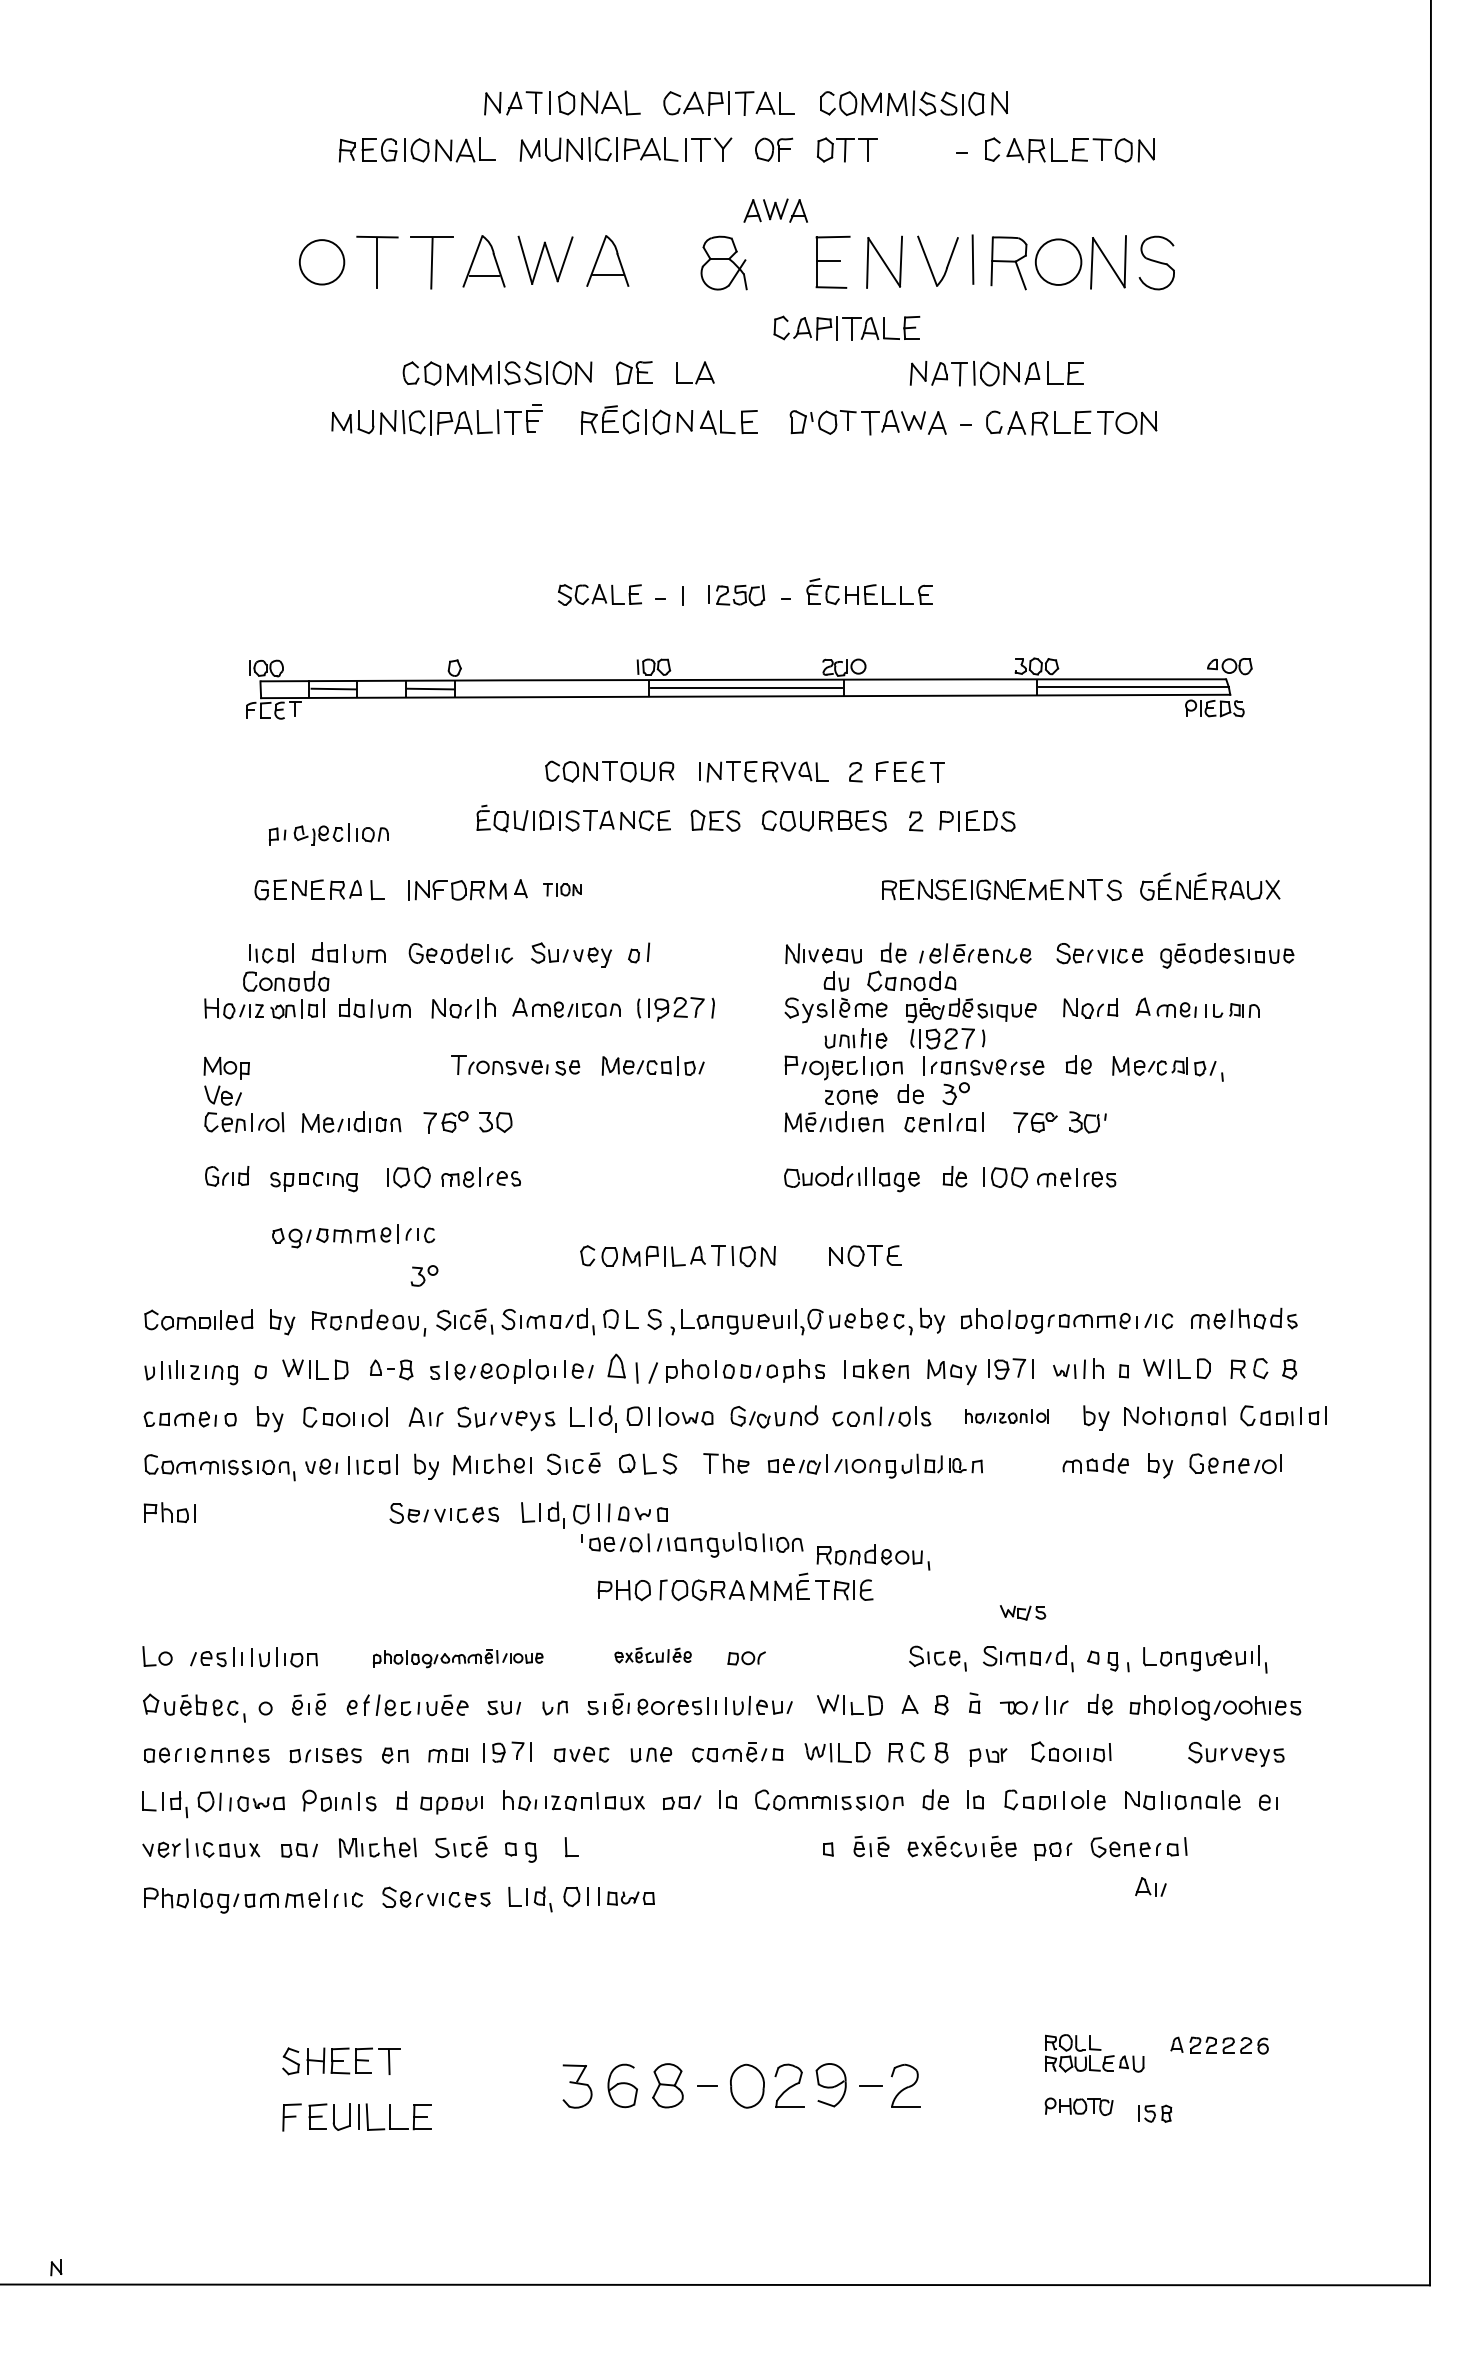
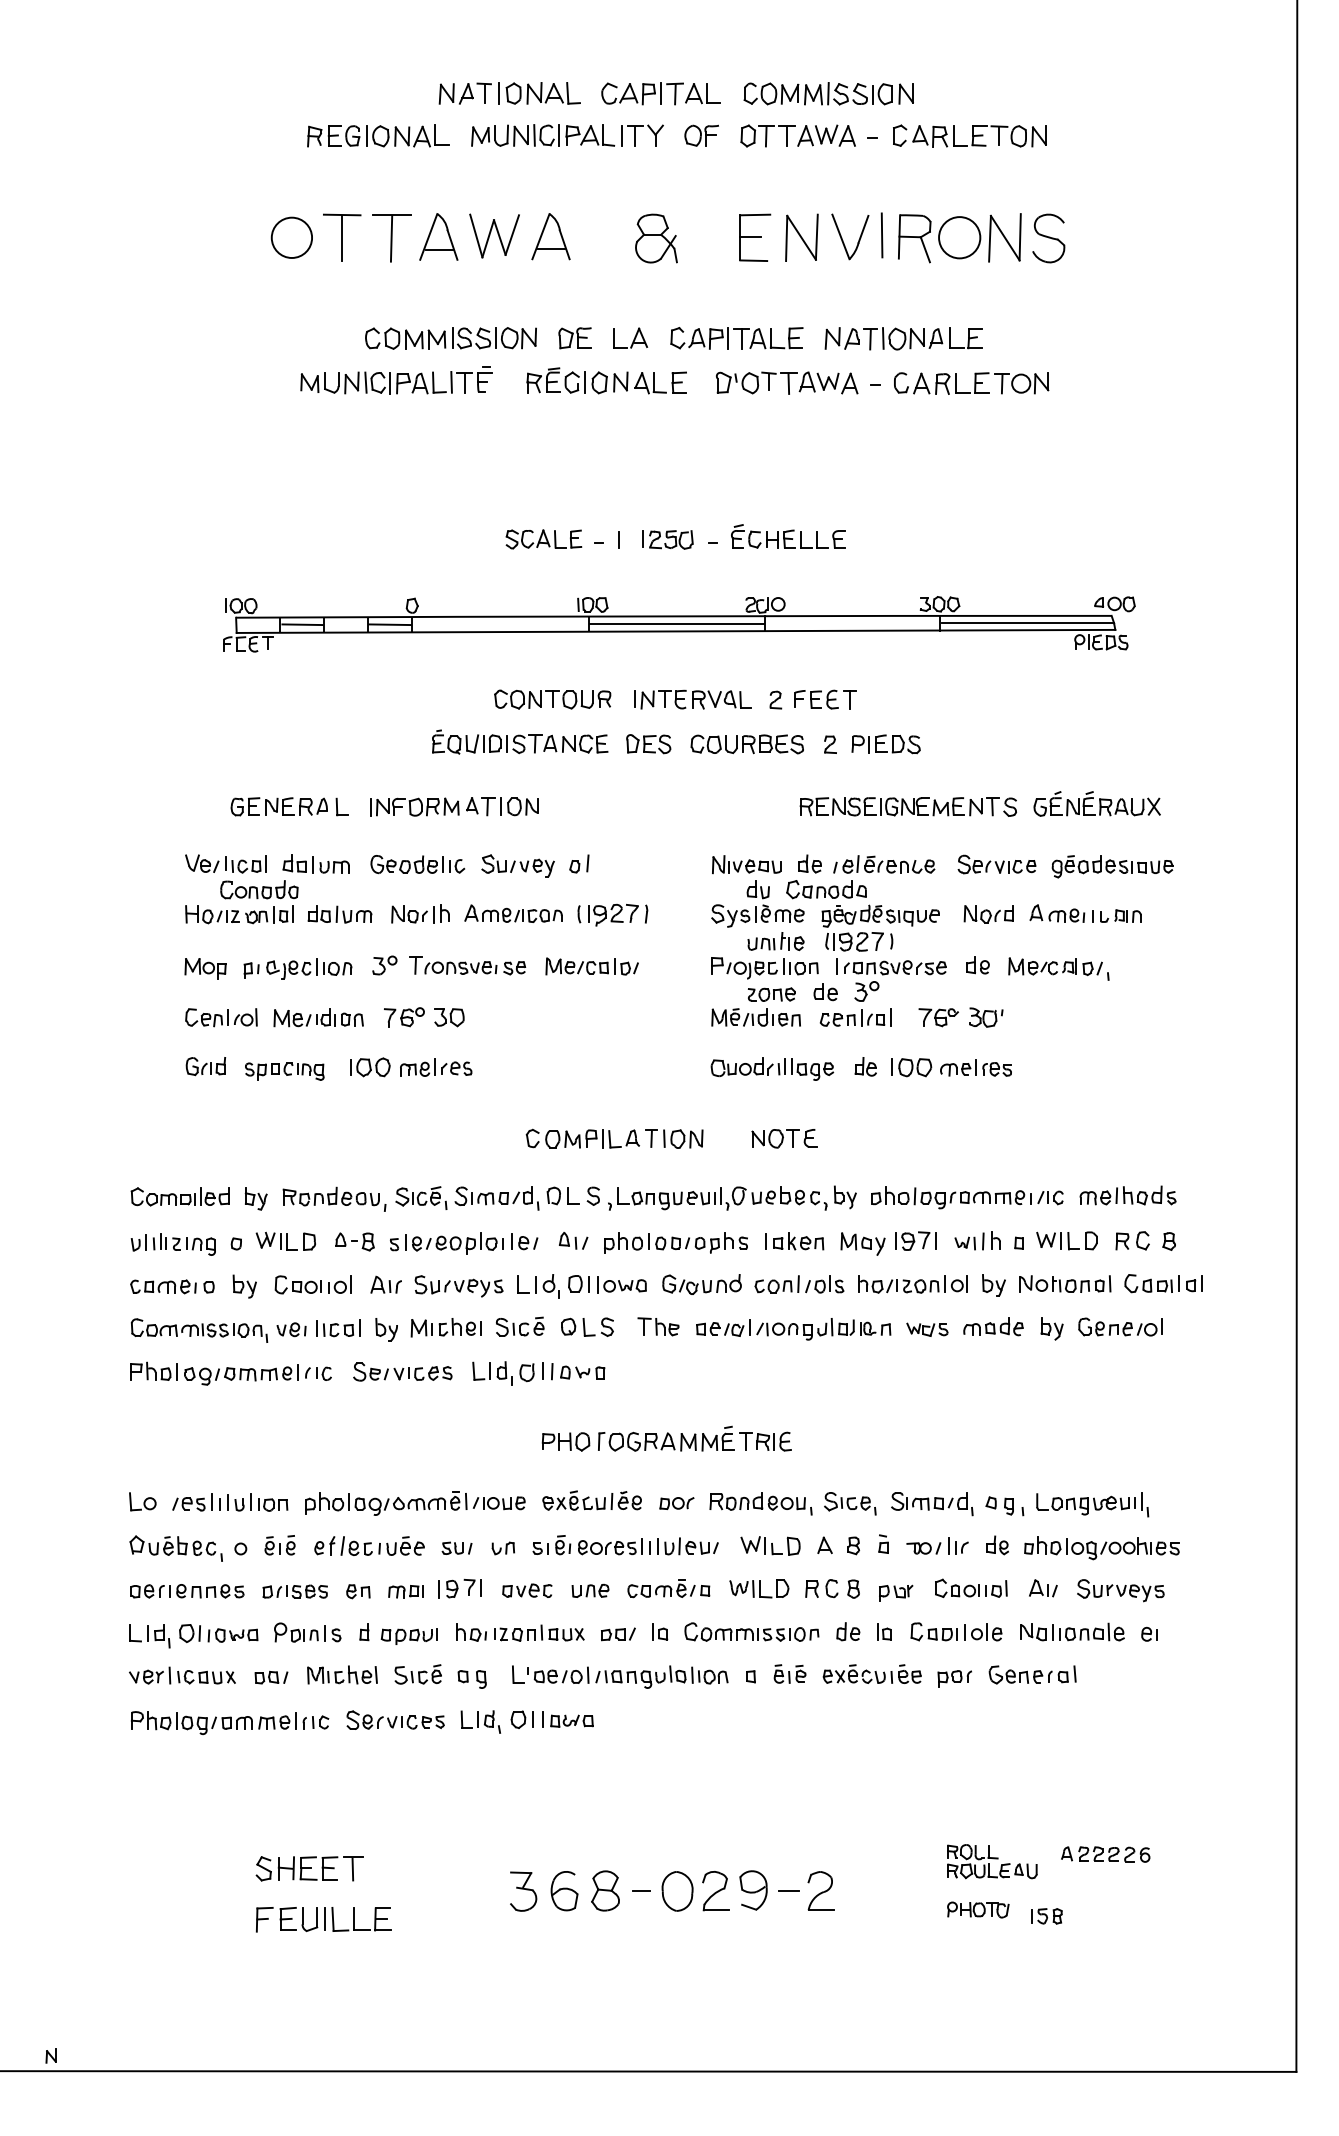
part: (775, 210) -> (826, 135), moved
part: (846, 327) -> (736, 337), moved
part: (328, 834) -> (297, 968), moved
part: (562, 889) -> (509, 806), size x1.67
part: (222, 1095) -> (201, 863), moved
part: (353, 1236) -> (257, 1374), moved
part: (424, 1275) -> (384, 965), moved
part: (632, 1368) -> (573, 1240), size x0.62
part: (1006, 1416) -> (912, 1284), size x1.43
part: (692, 1544) -> (627, 1676), moved
part: (873, 1557) -> (761, 1503), moved
part: (1022, 1612) -> (926, 1329), moved
part: (652, 1655) -> (591, 1500), size x1.43
part: (457, 1658) -> (414, 1503), size x1.43
part: (1150, 1886) -> (1043, 1587), moved

